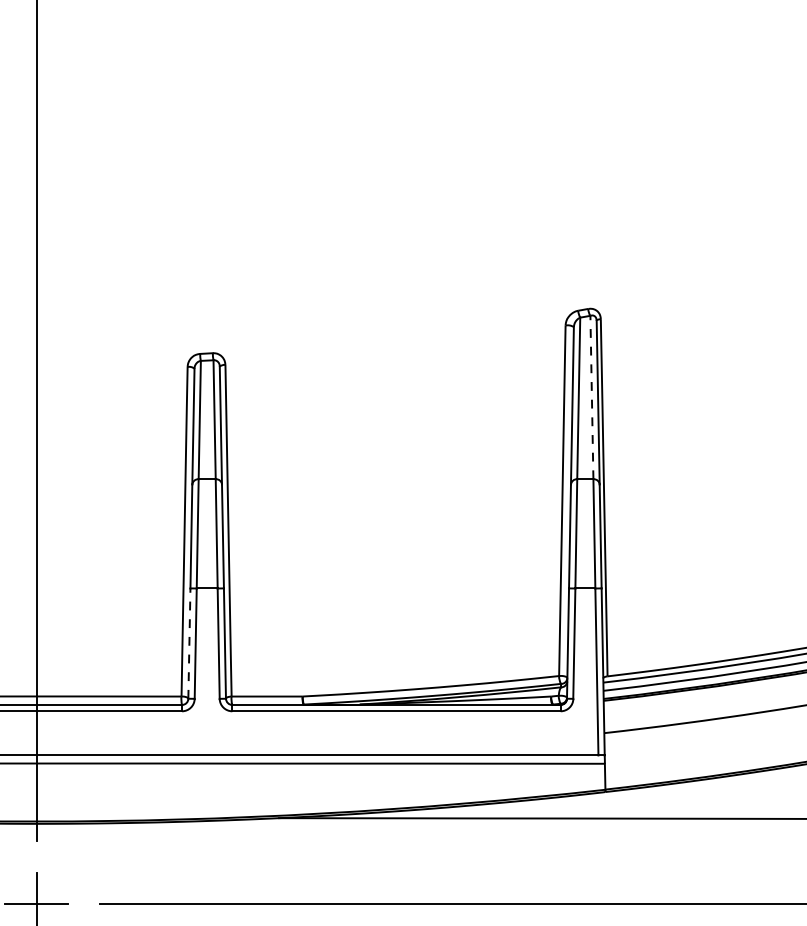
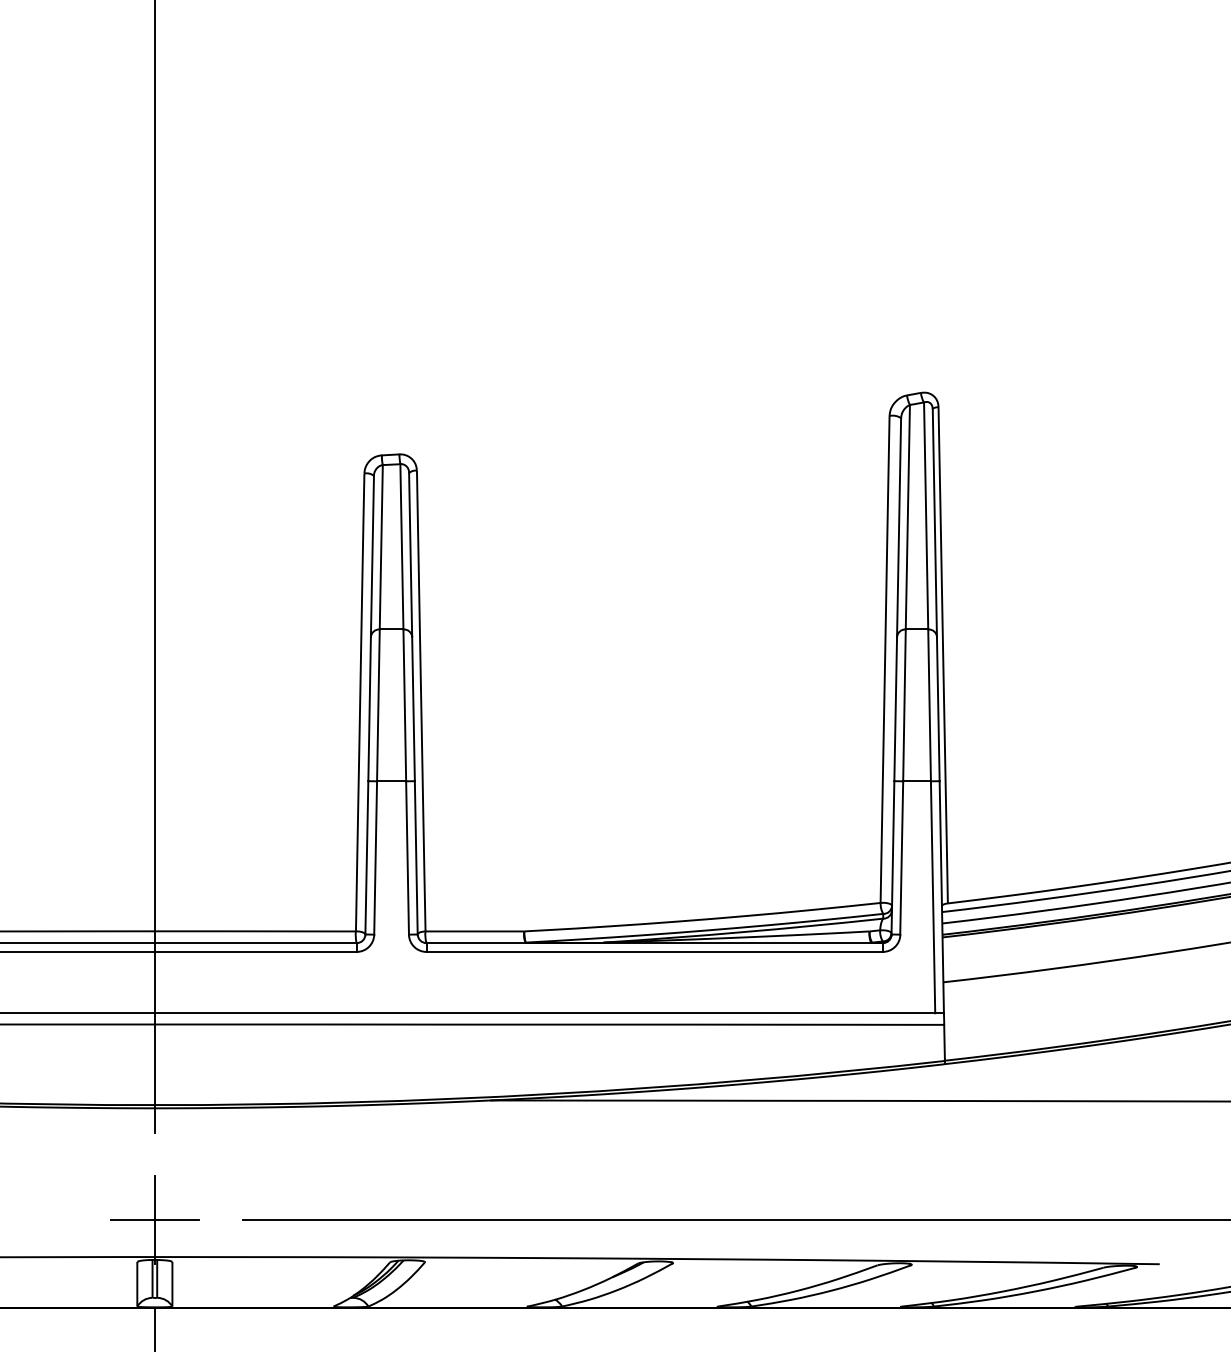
line: (592, 397) -> (926, 515), dashed -> solid
line: (189, 643) -> (366, 857), dashed -> solid

